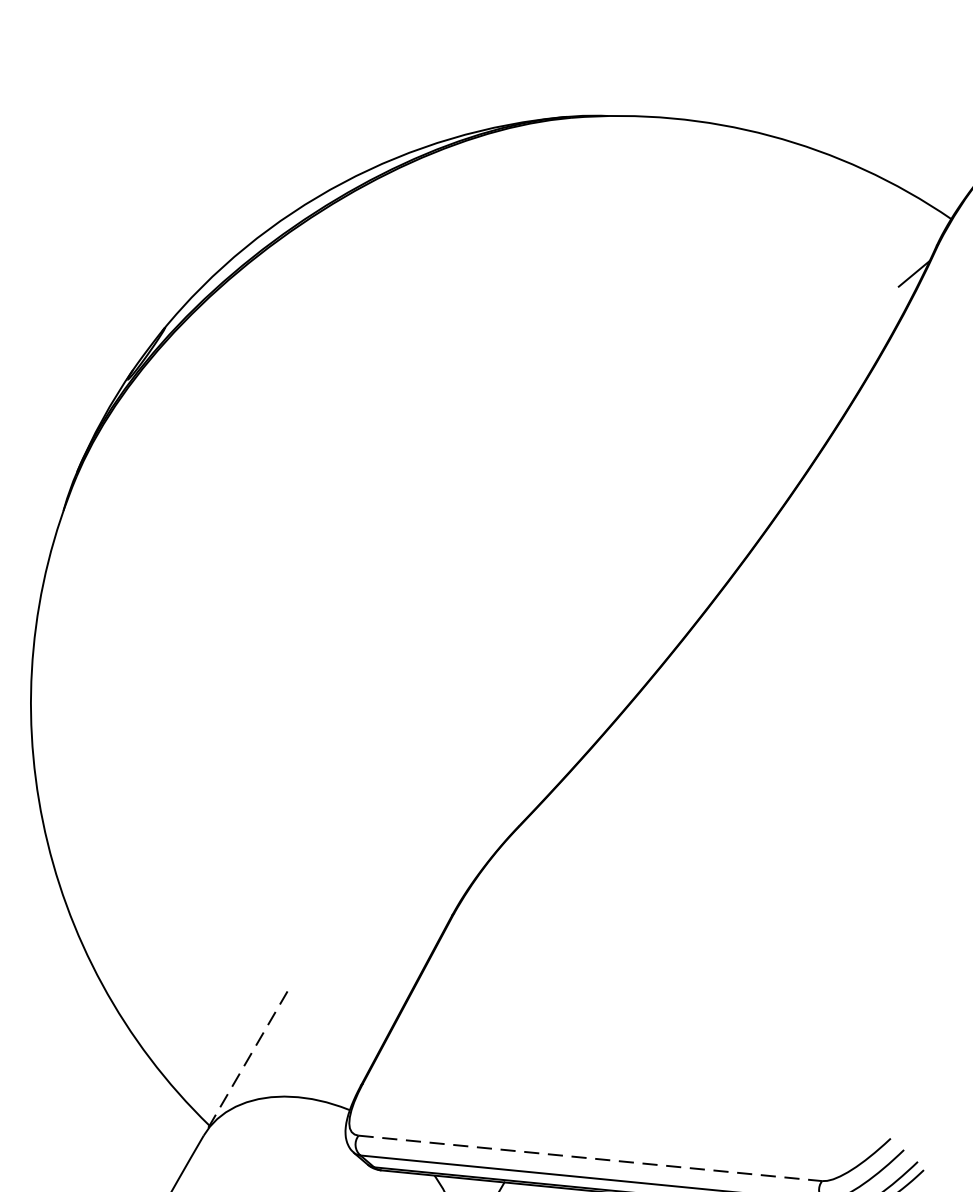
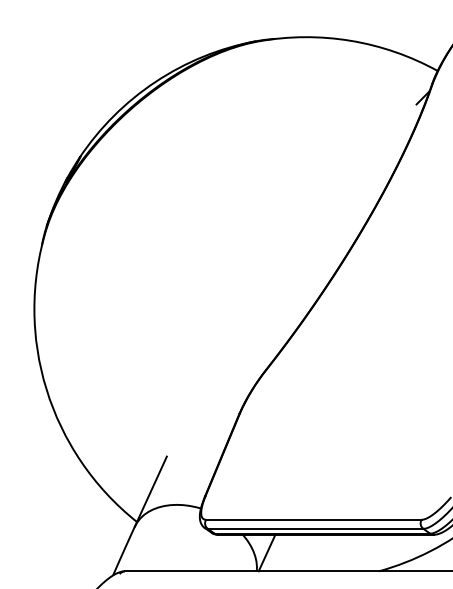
line: (244, 1062) -> (150, 491), dashed -> solid
line: (589, 1157) -> (313, 519), dashed -> solid

